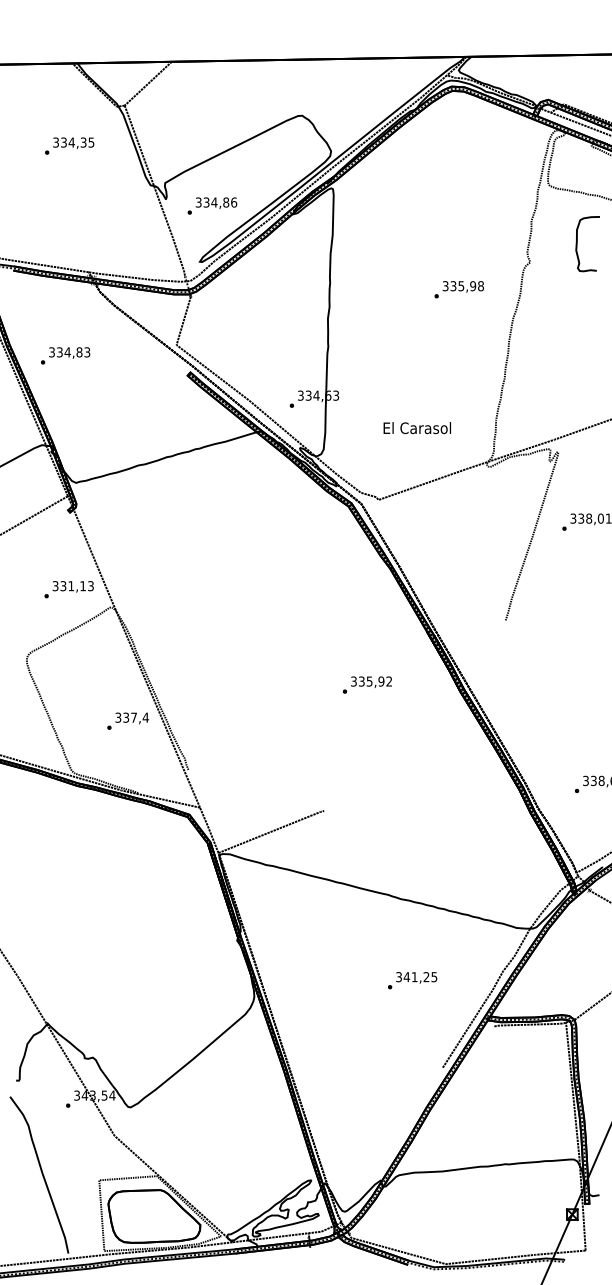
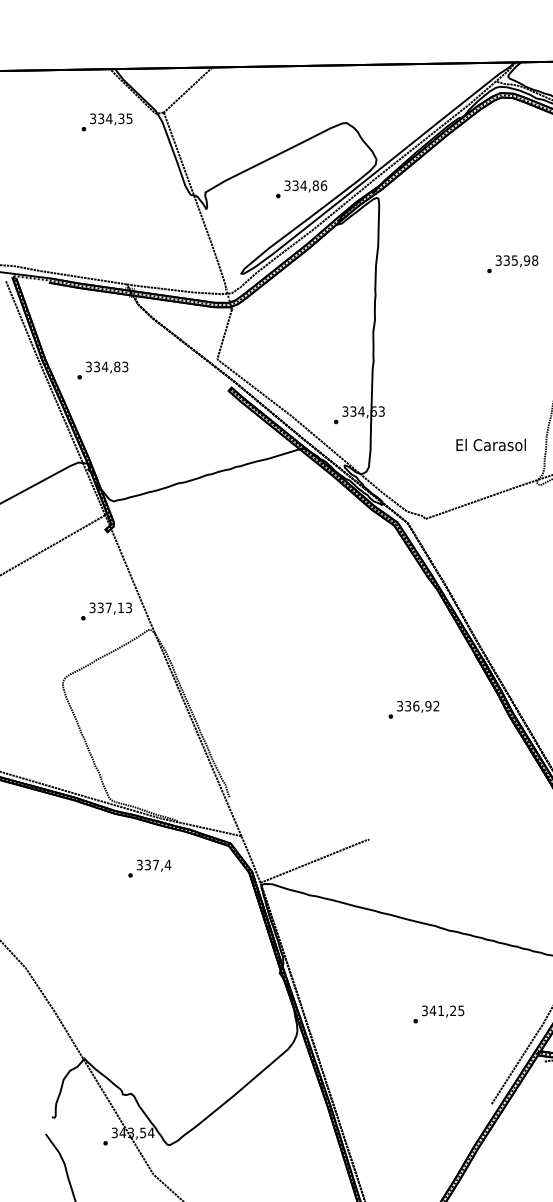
text: (69, 145) -> (106, 121), moved
text: (212, 205) -> (301, 188), moved
text: (458, 289) -> (511, 264), moved
text: (416, 428) -> (490, 445), moved
text: (71, 586) -> (108, 608), 331,13 -> 337,13
text: (369, 681) -> (416, 706), 335,92 -> 336,92
text: (127, 720) -> (149, 867), moved
text: (412, 980) -> (438, 1014), moved

